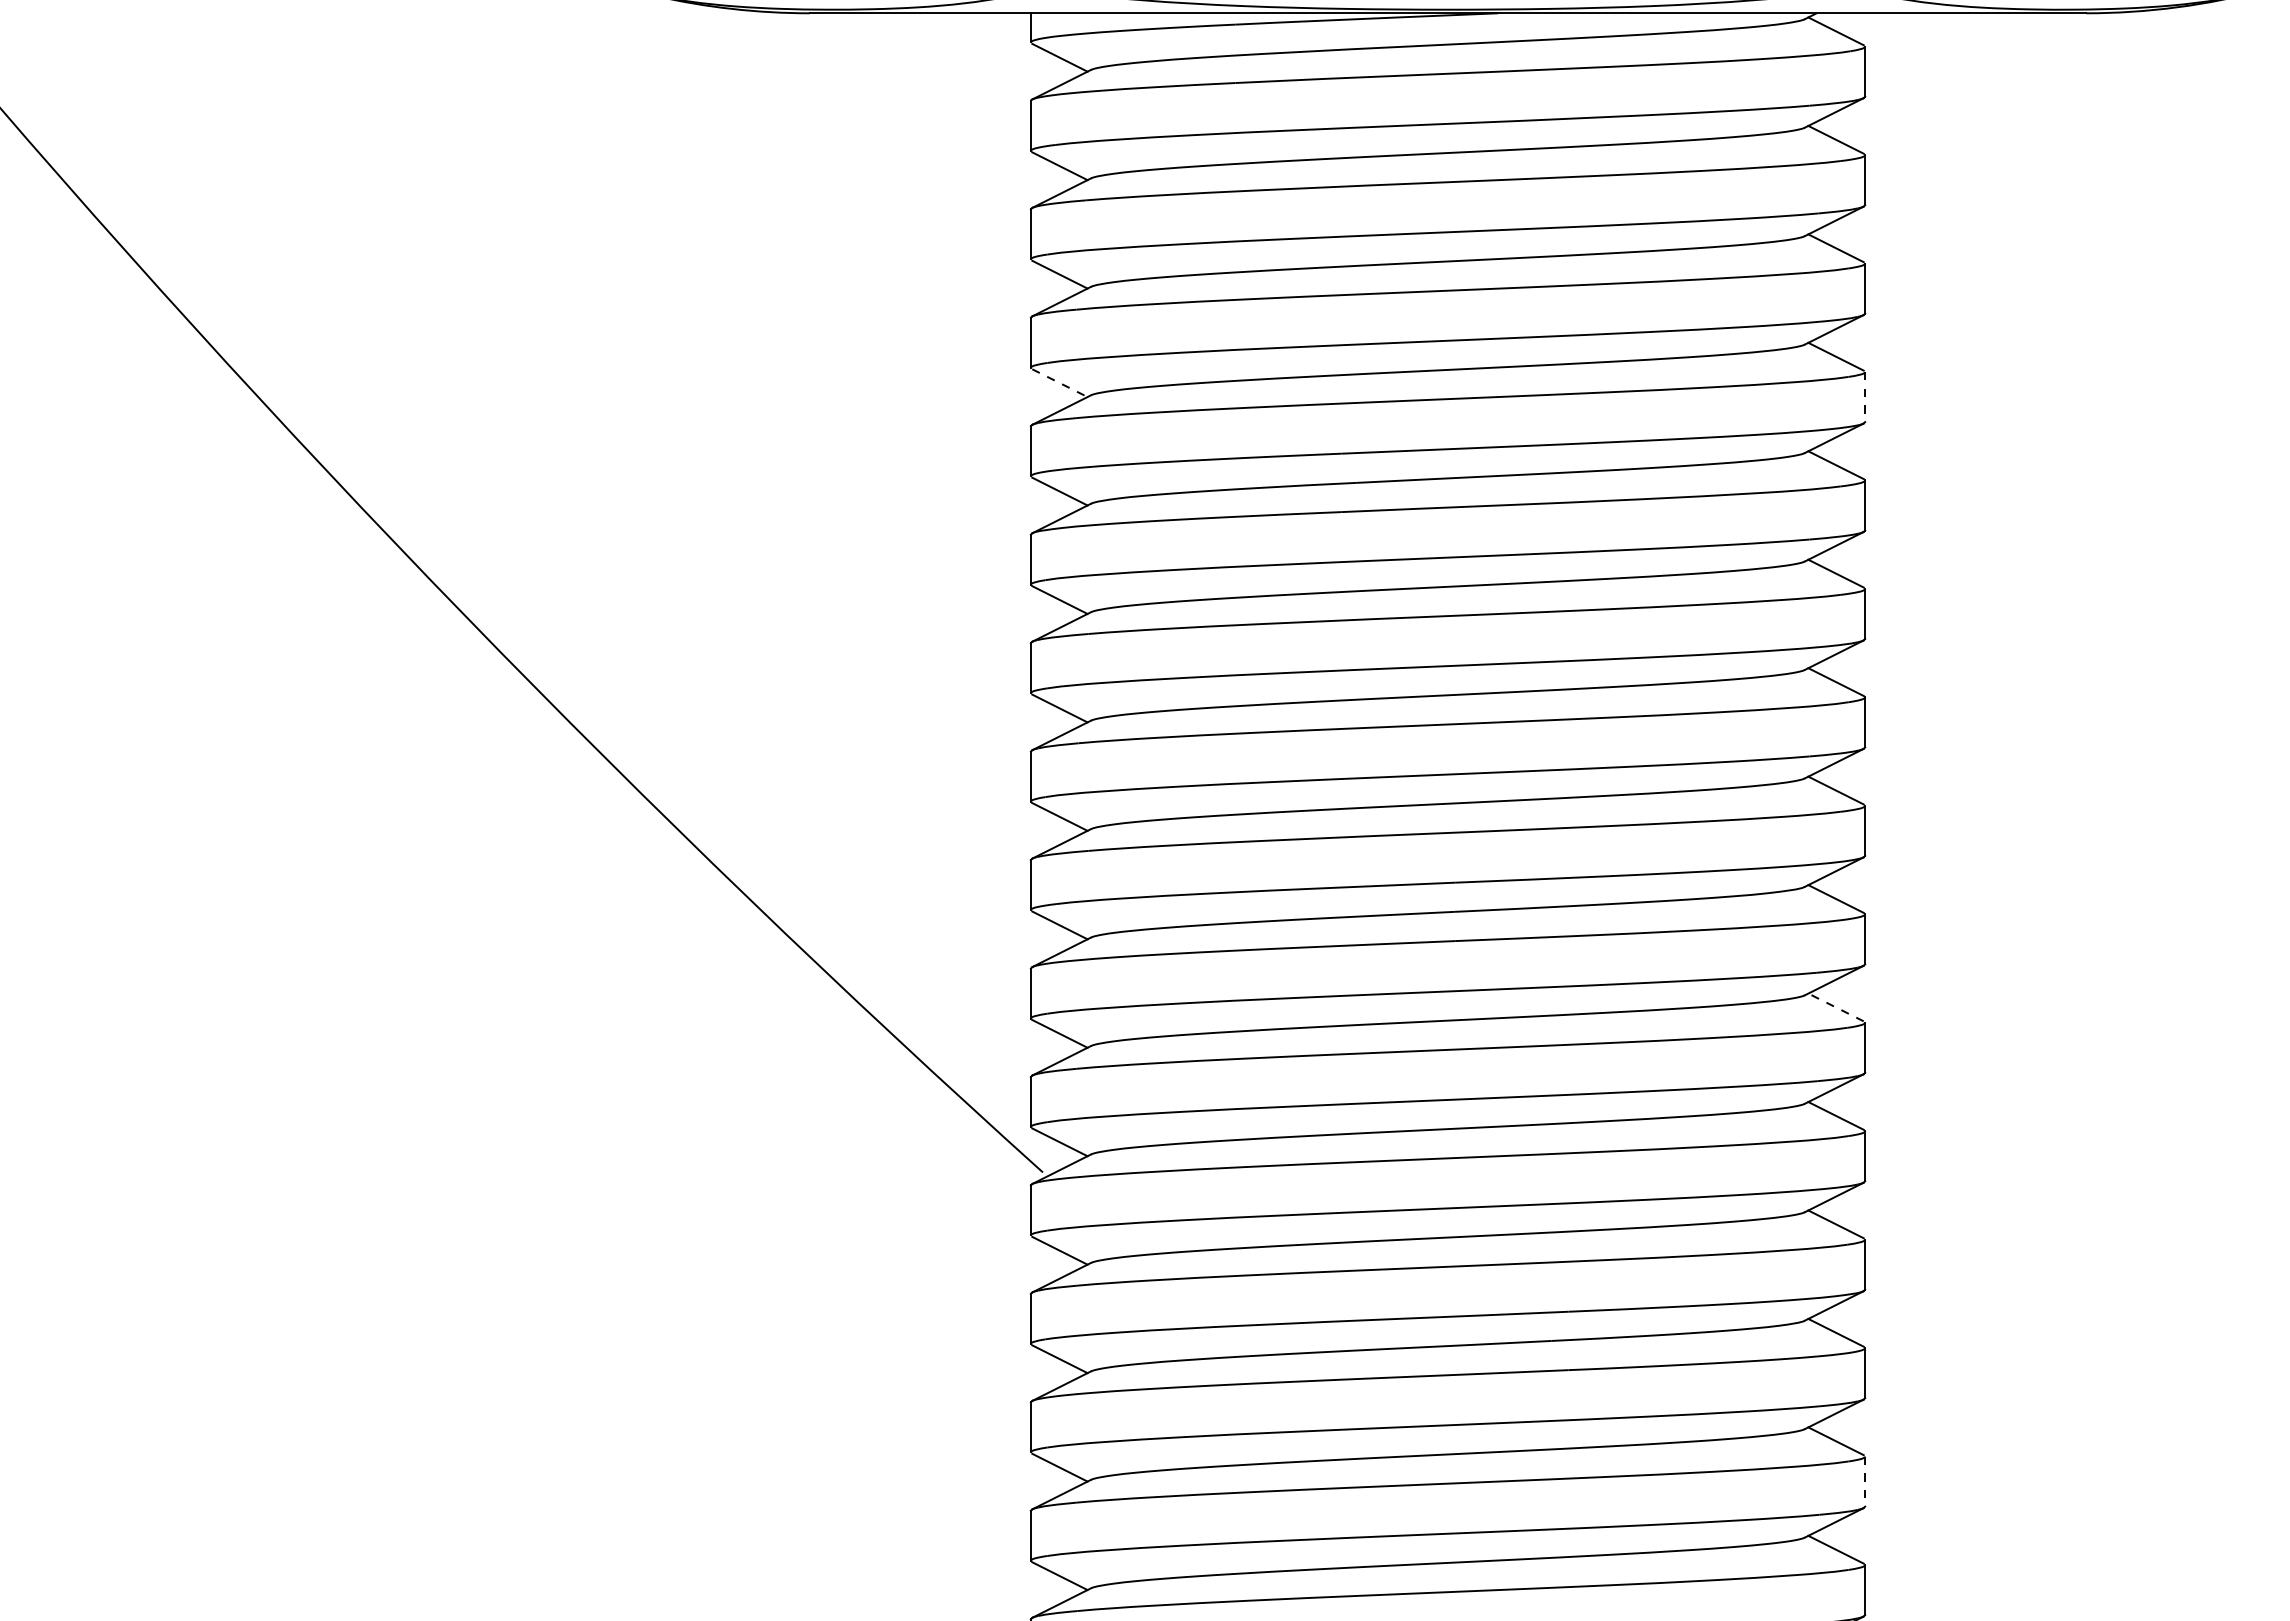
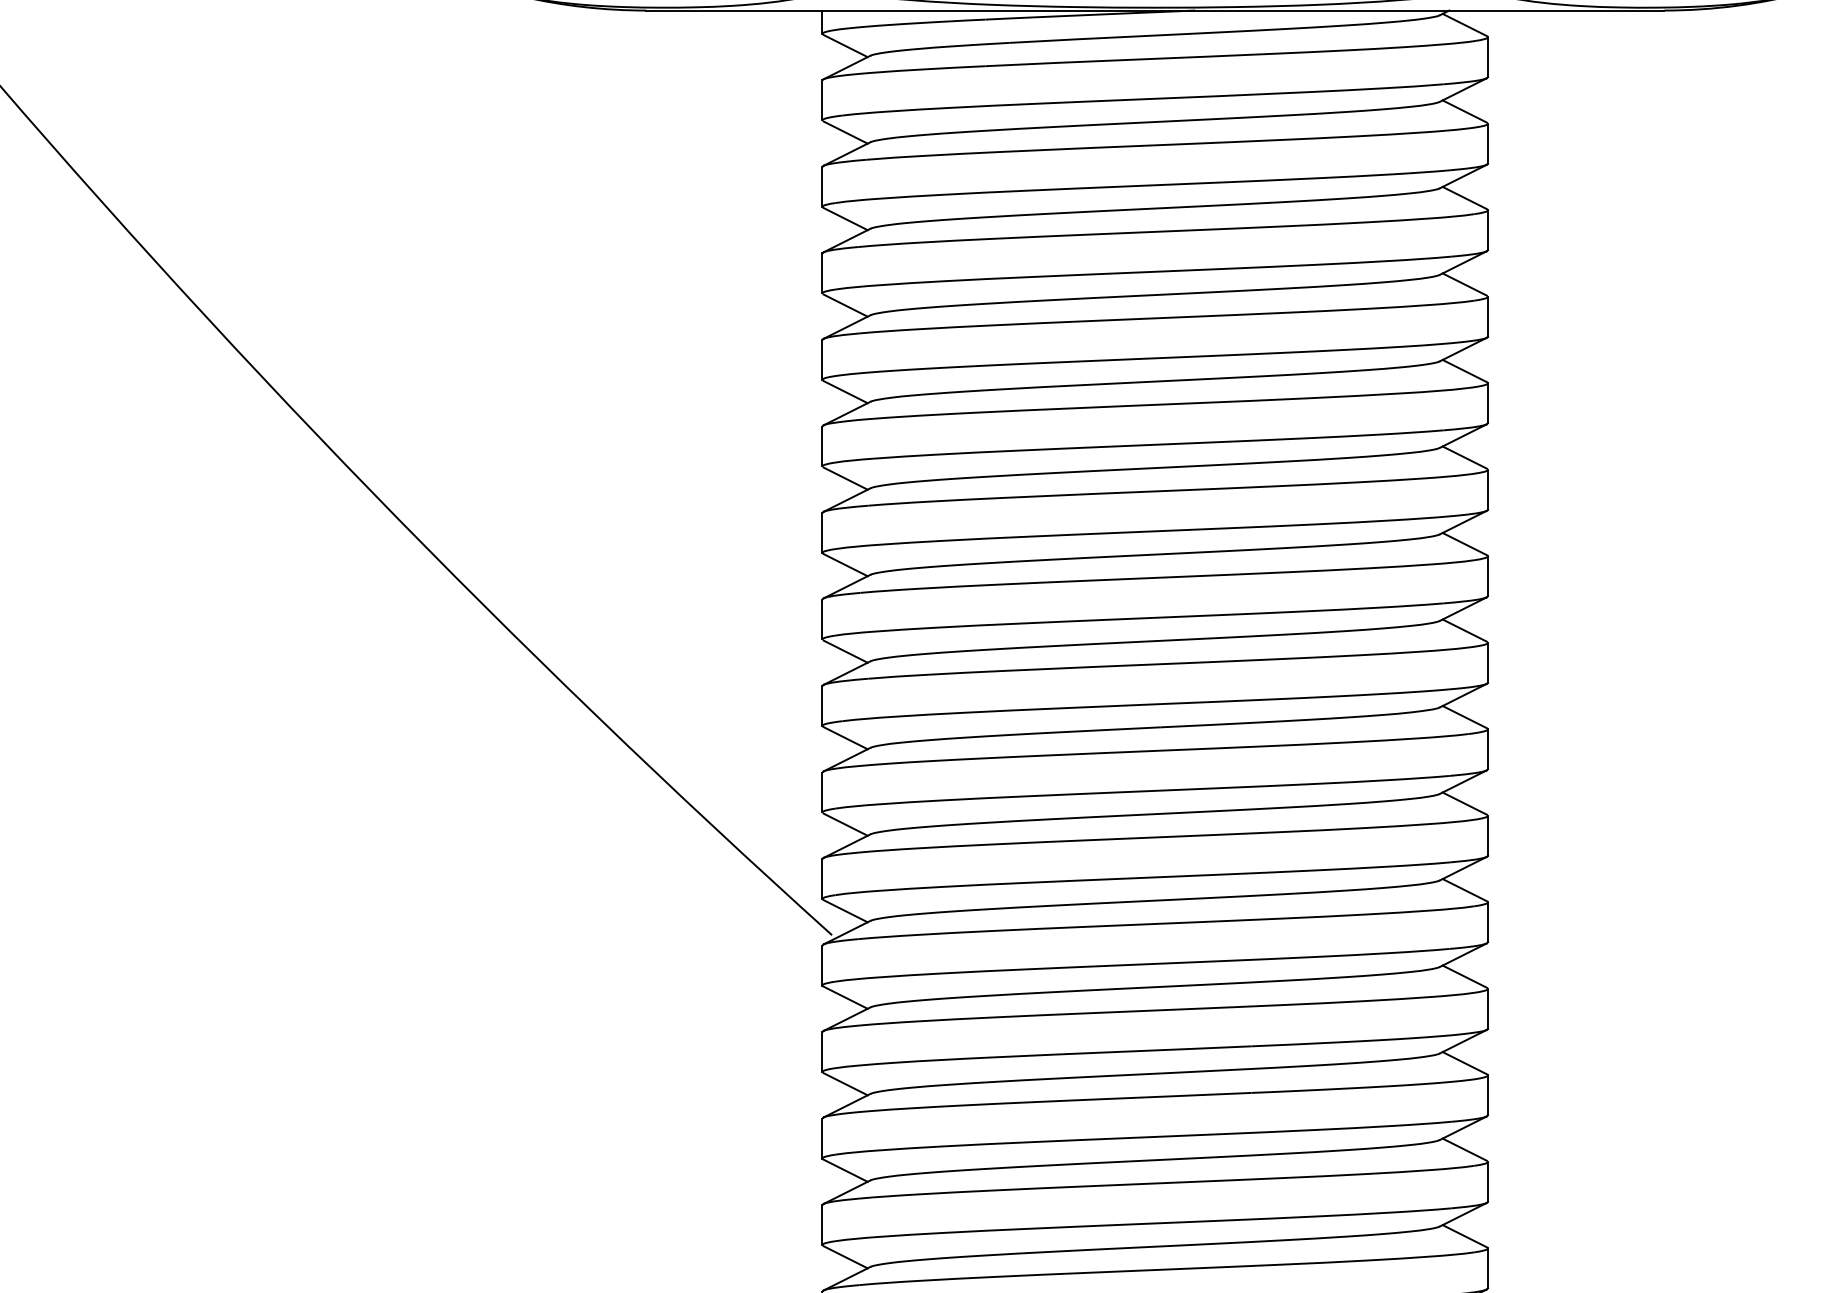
line: (1059, 383) -> (845, 305), dashed -> solid
line: (1865, 397) -> (1488, 317), dashed -> solid
line: (1836, 1007) -> (1465, 803), dashed -> solid
line: (1865, 1482) -> (1488, 1182), dashed -> solid

